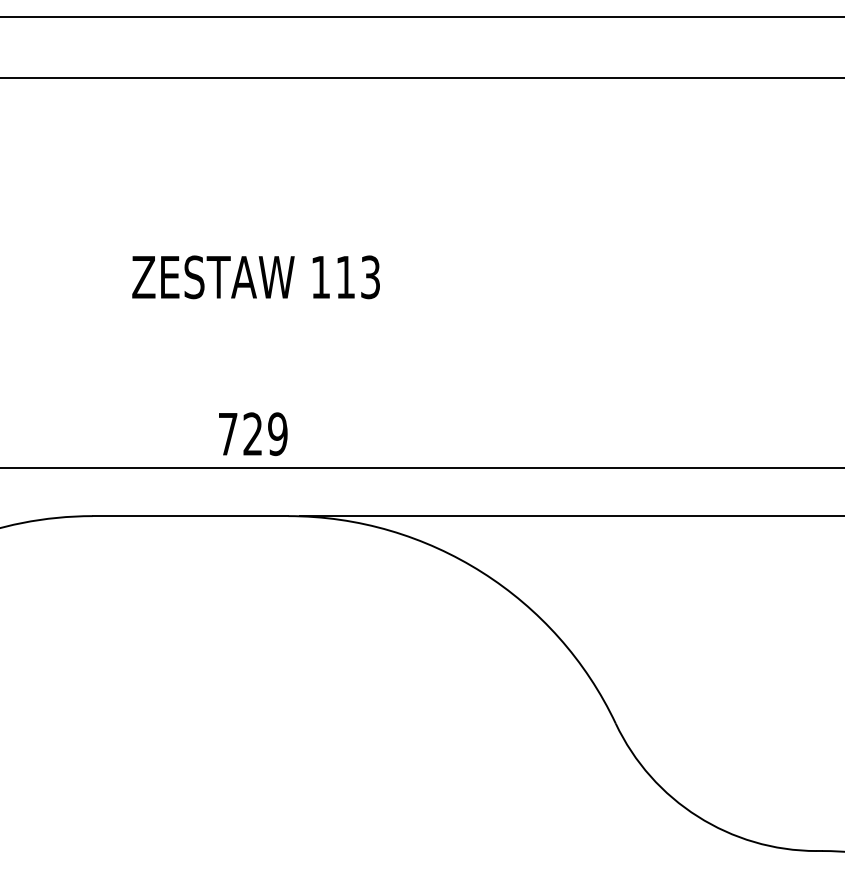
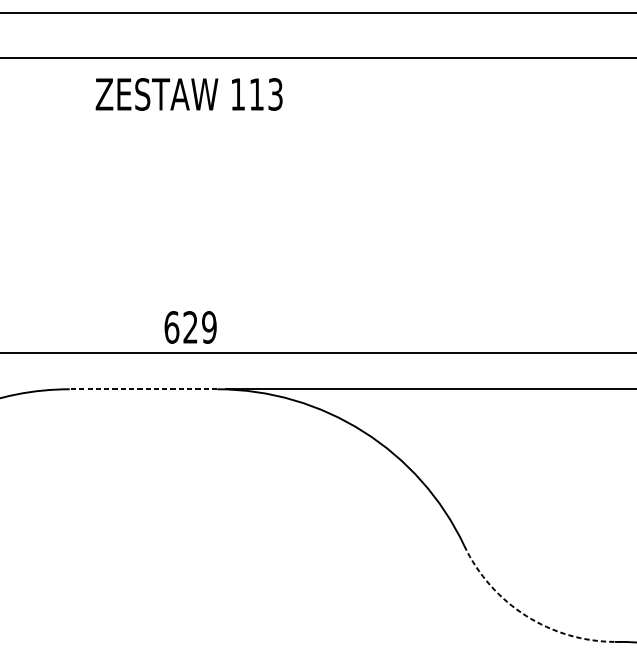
text: (255, 277) -> (188, 94), moved
text: (228, 434) -> (172, 327), 729 -> 629
line: (190, 516) -> (143, 389), solid -> dashed
arc: (697, 816) -> (525, 615), solid -> dashed

